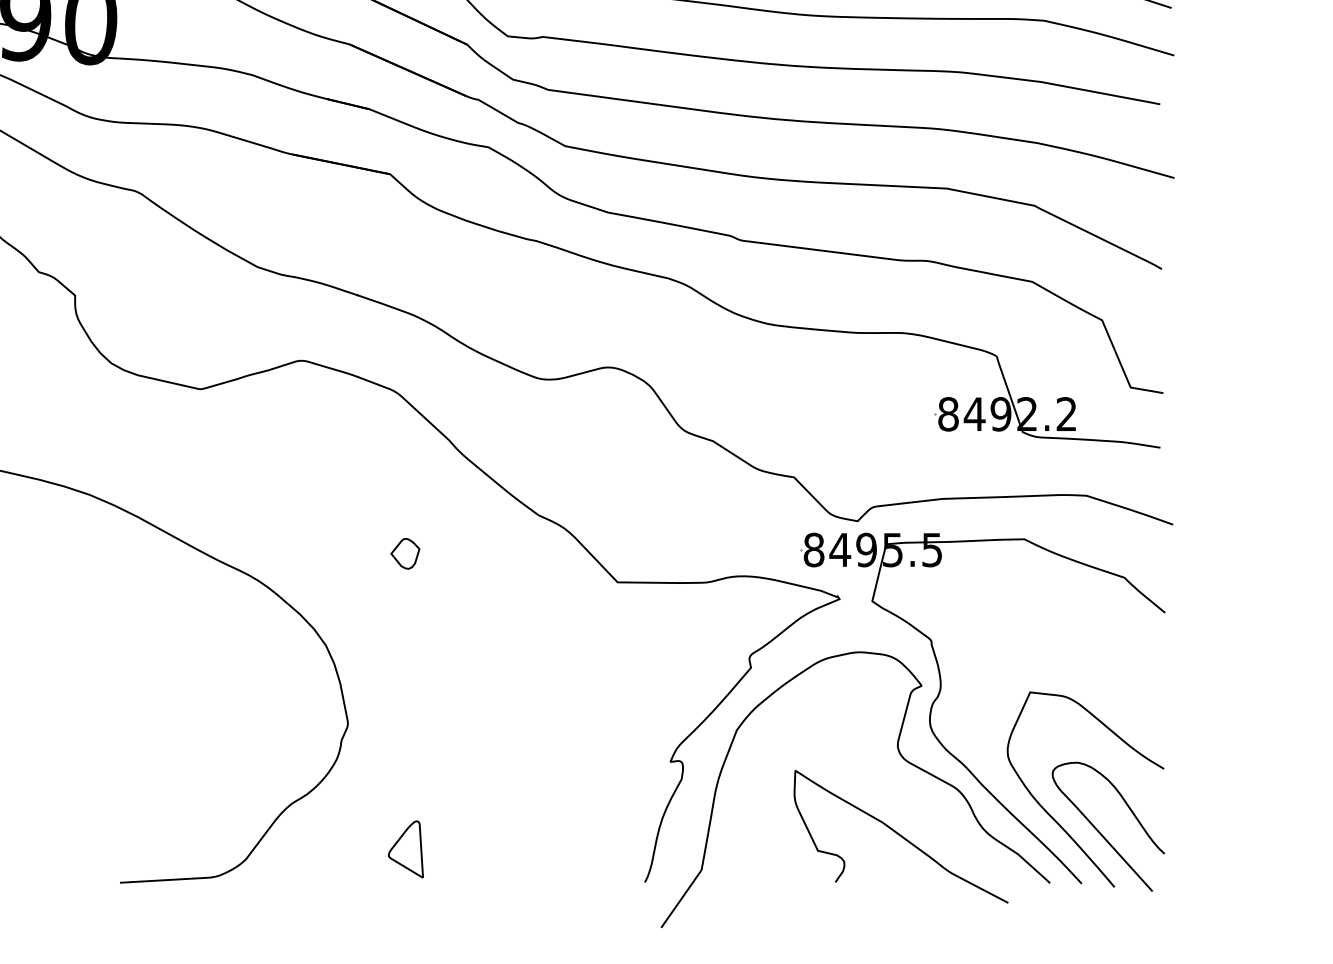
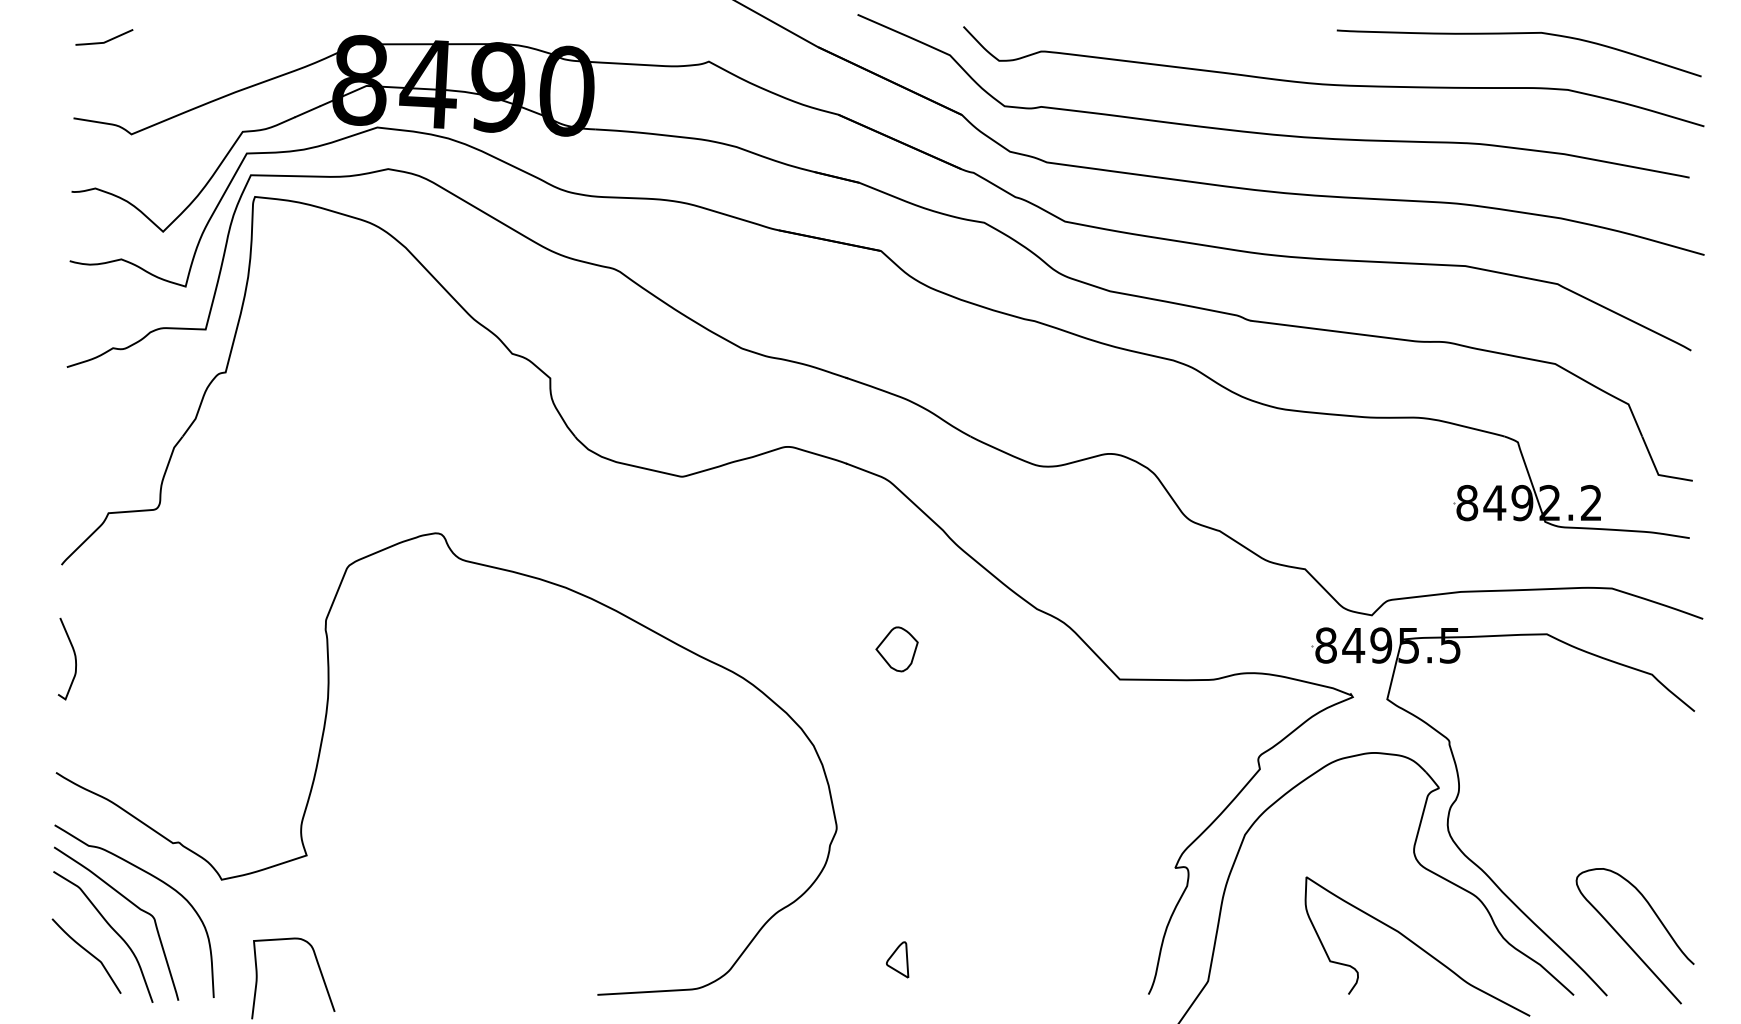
part: (404, 553) -> (896, 649), size x1.4
curve: (1054, 818) -> (1578, 927), removed
part: (405, 849) -> (897, 959), size x0.6

